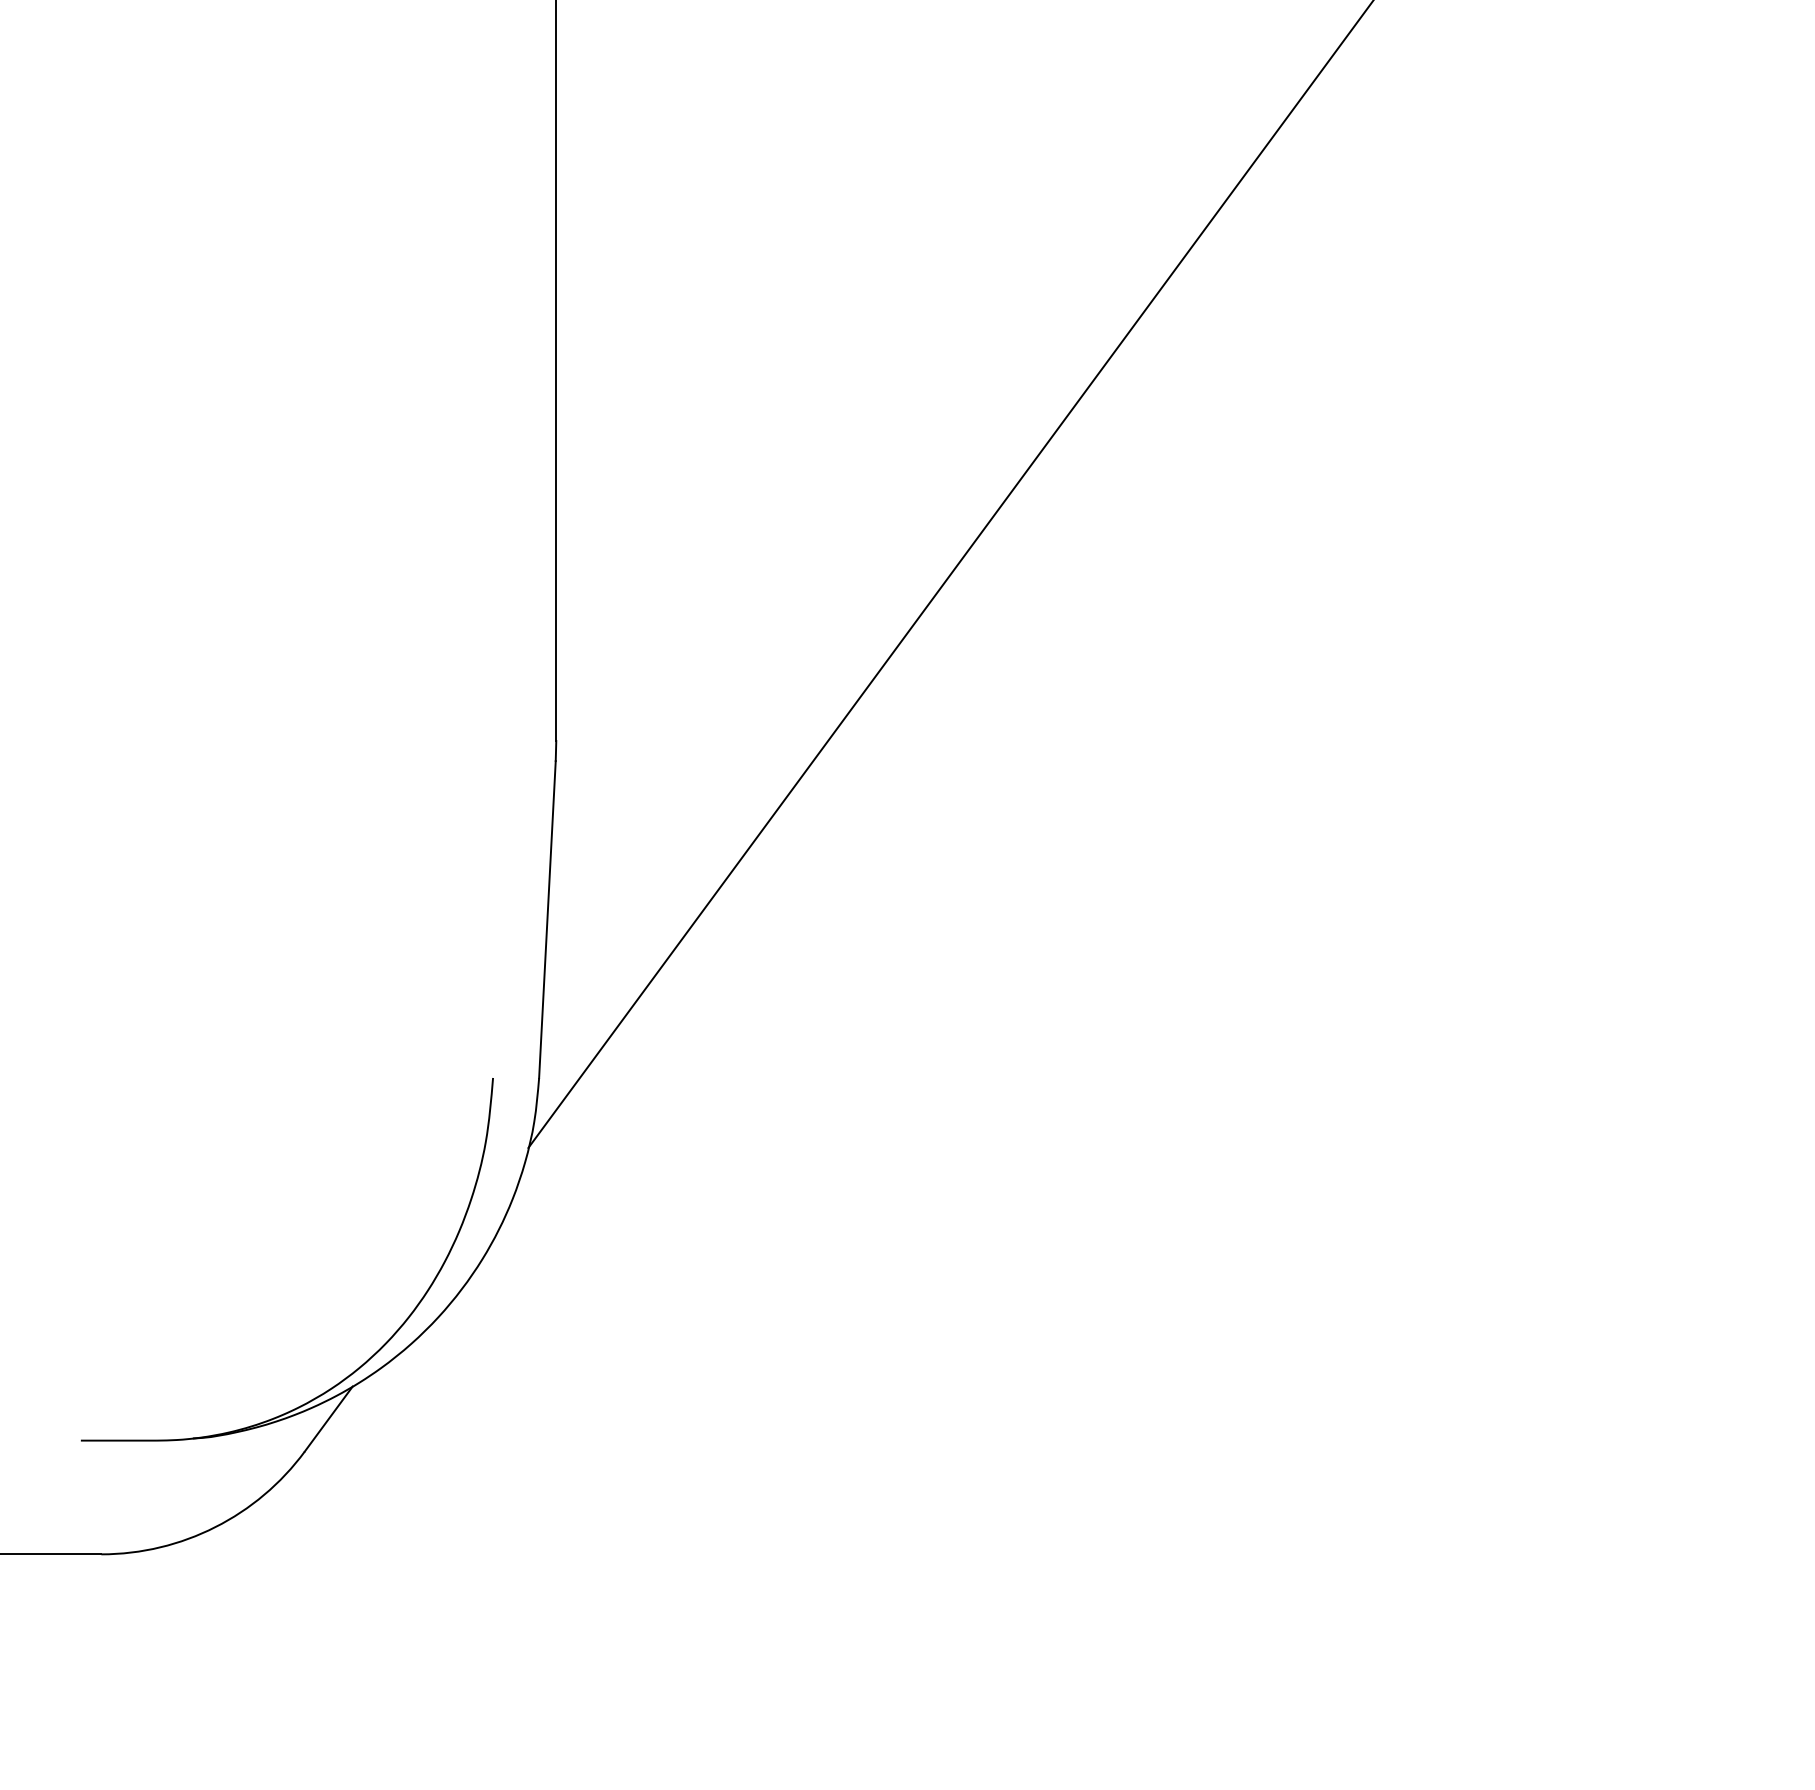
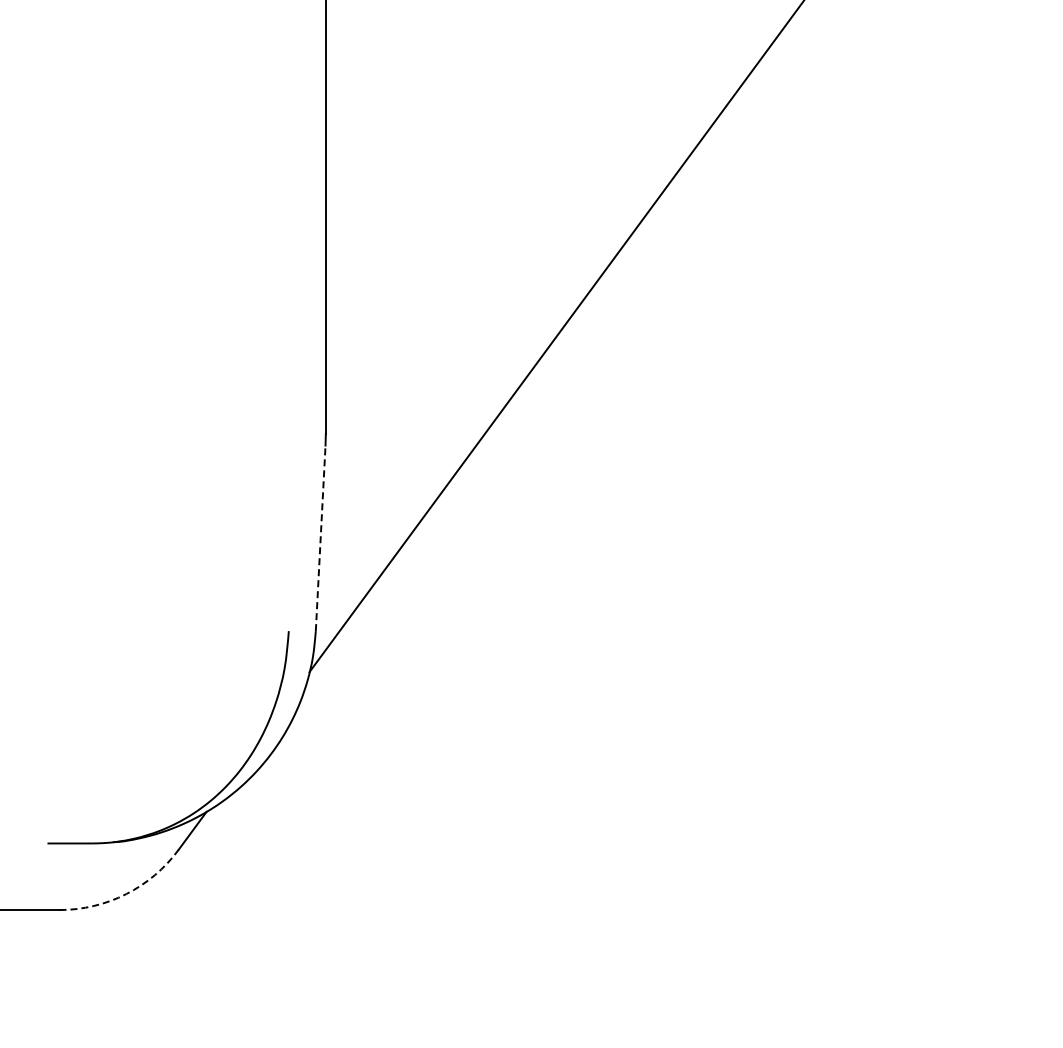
line: (547, 919) -> (320, 538), solid -> dashed
arc: (215, 1527) -> (126, 894), solid -> dashed

